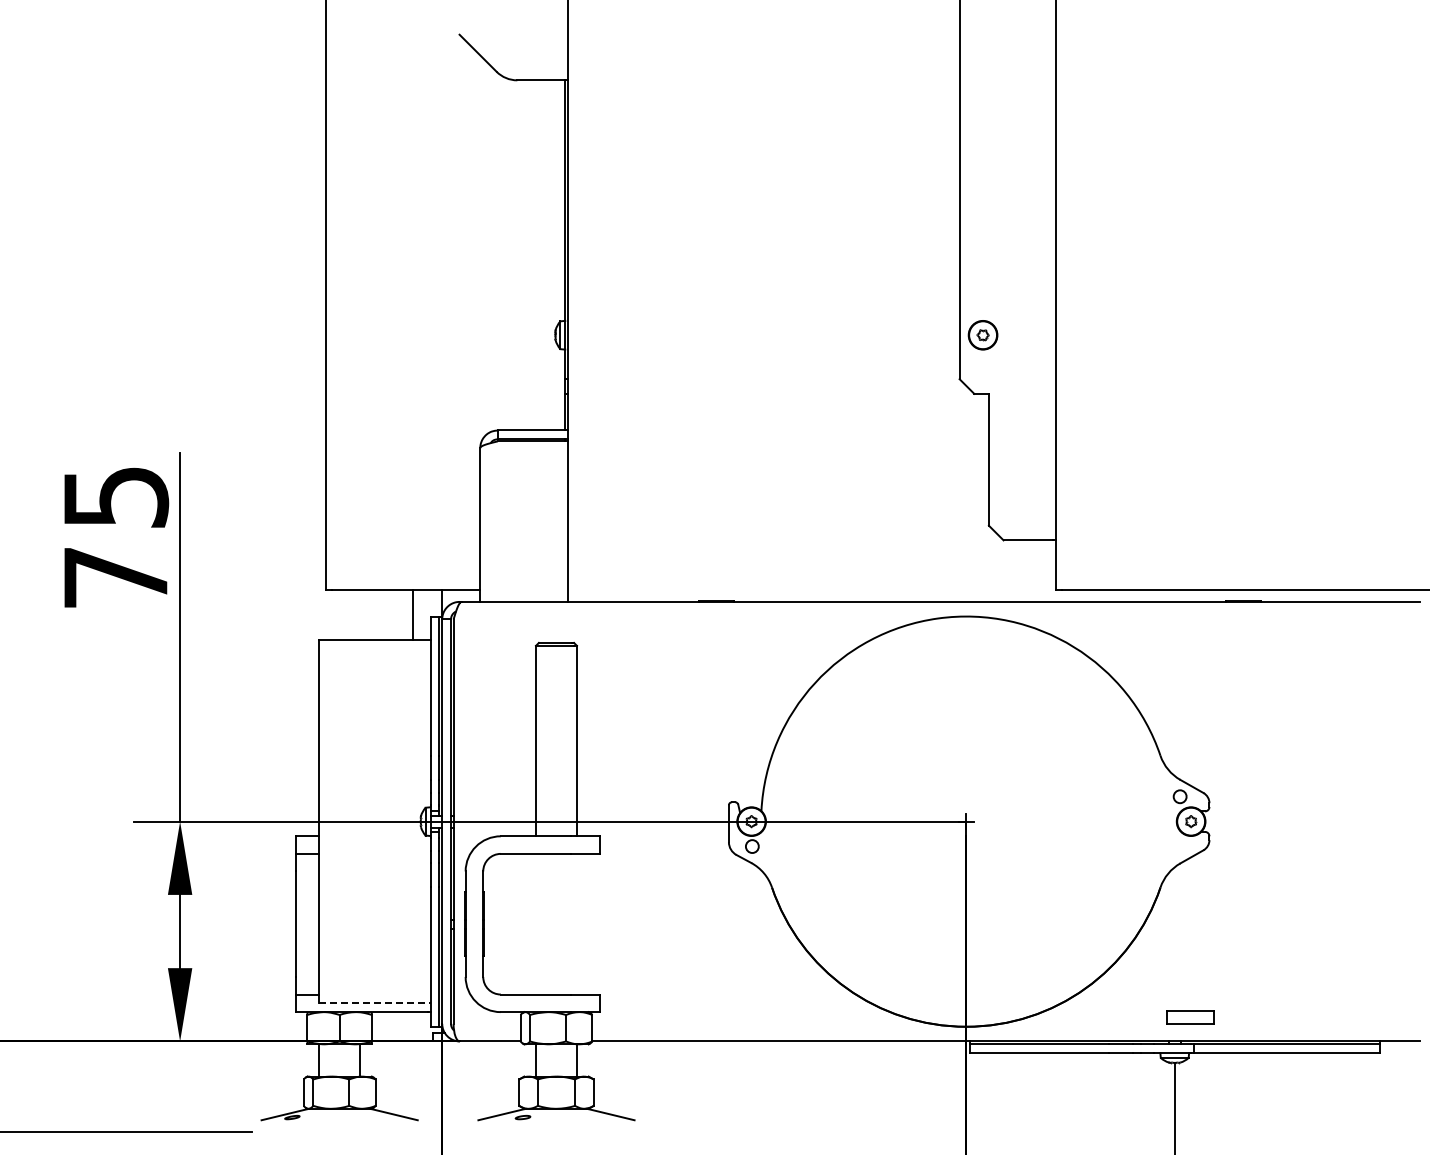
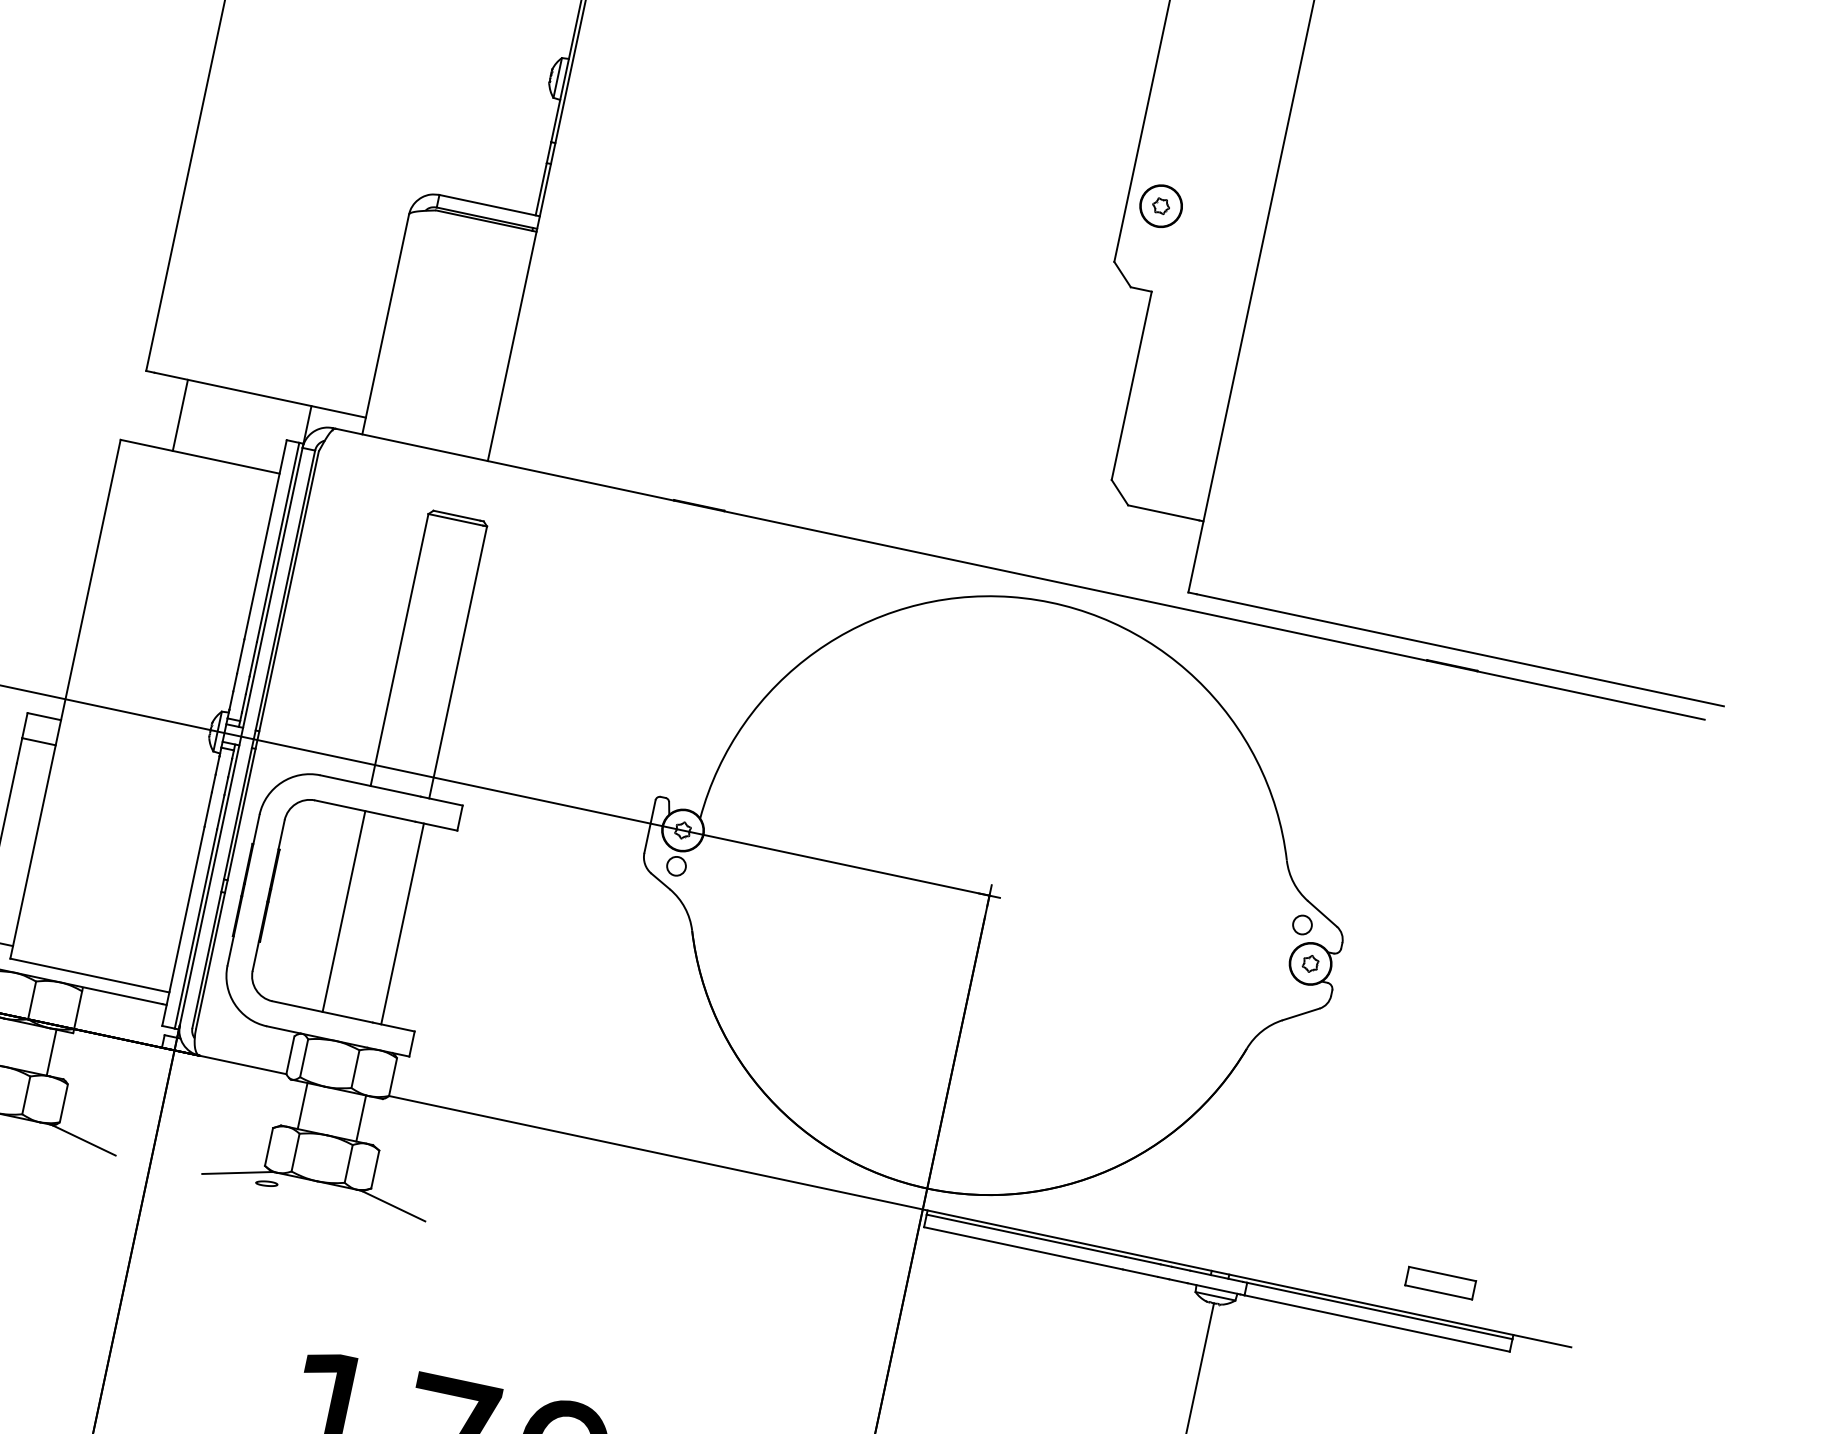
line: (412, 615) -> (179, 415), moved
line: (535, 923) -> (343, 910), added
line: (577, 923) -> (403, 923), added
line: (374, 1003) -> (89, 975), dashed -> solid
part: (1190, 1017) -> (1440, 1283), moved

